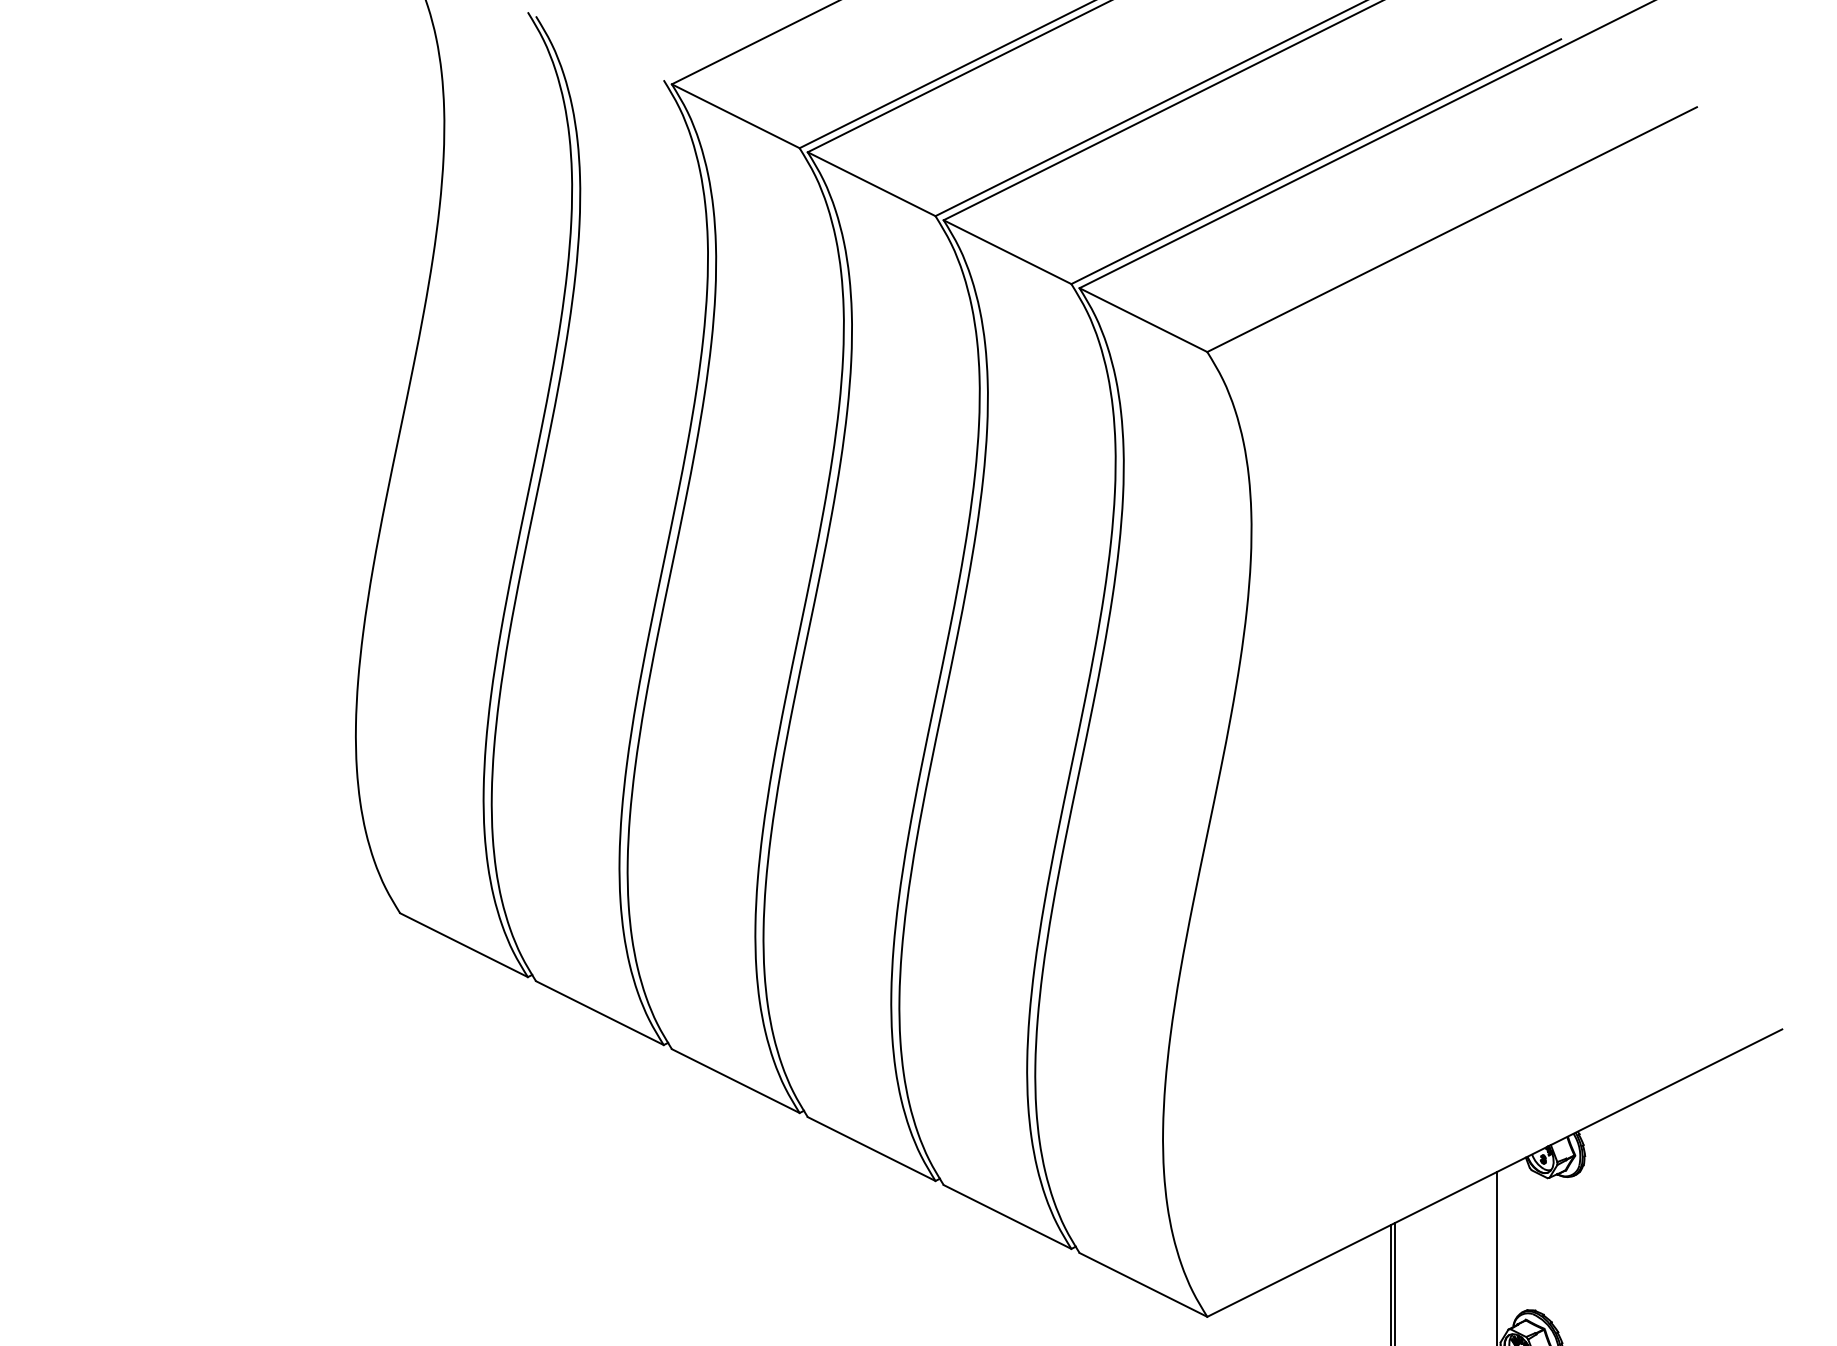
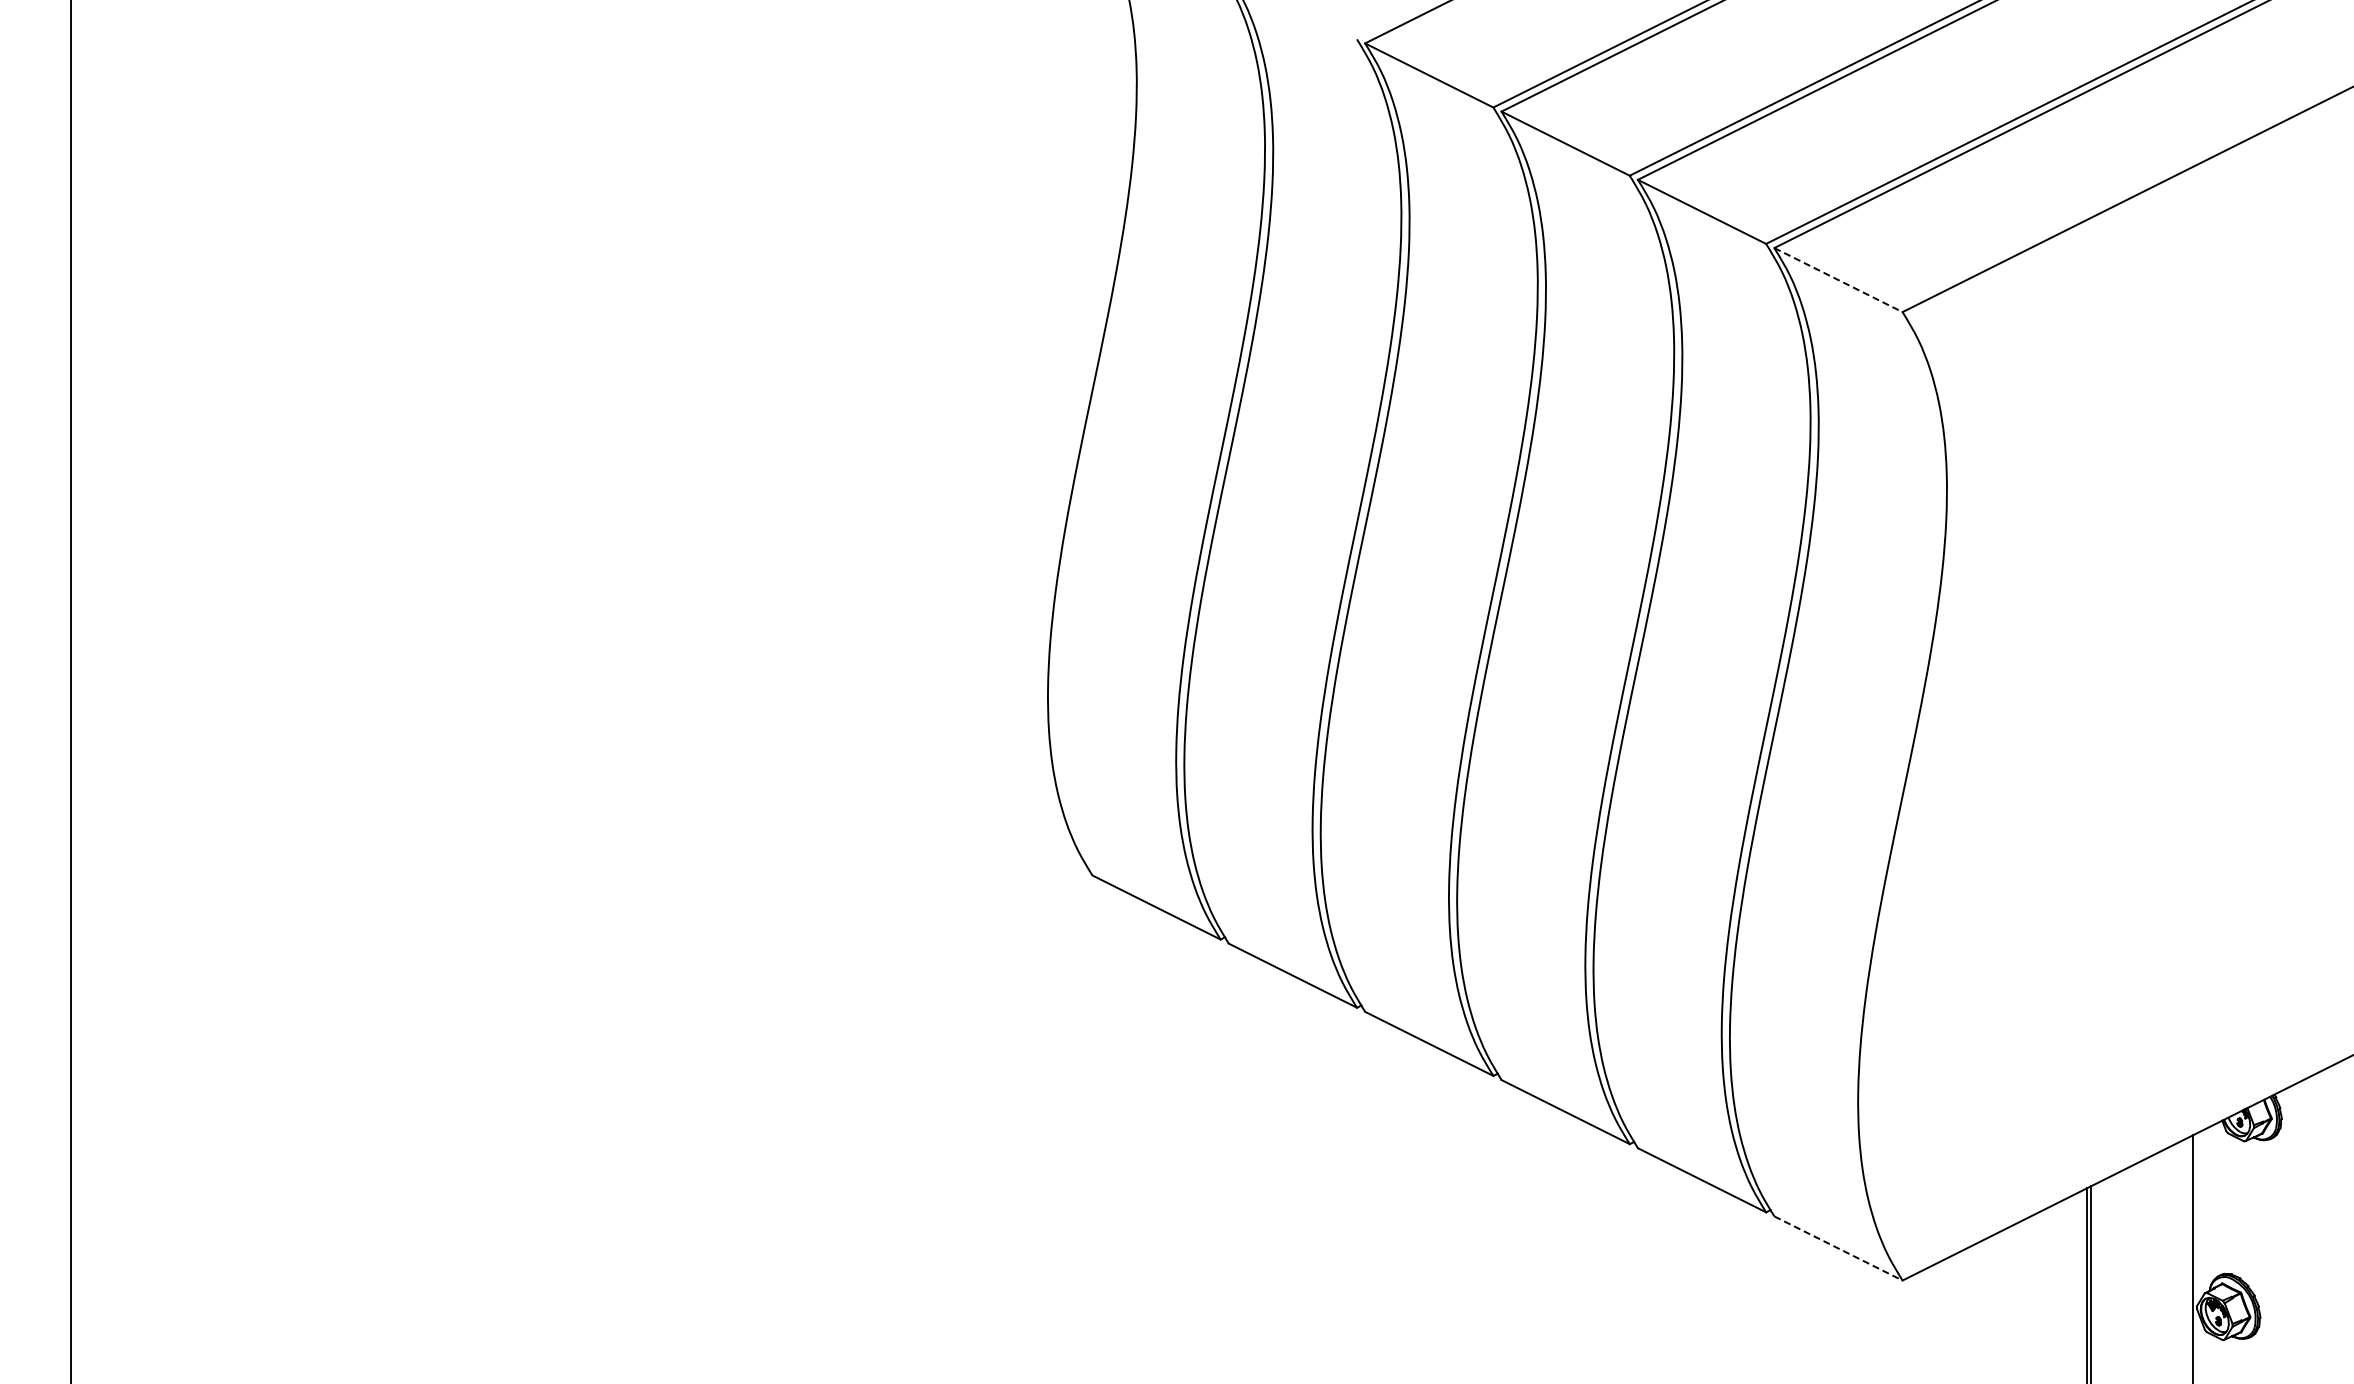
line: (1143, 320) -> (1838, 280), solid -> dashed
line: (1143, 1284) -> (1838, 1248), solid -> dashed

